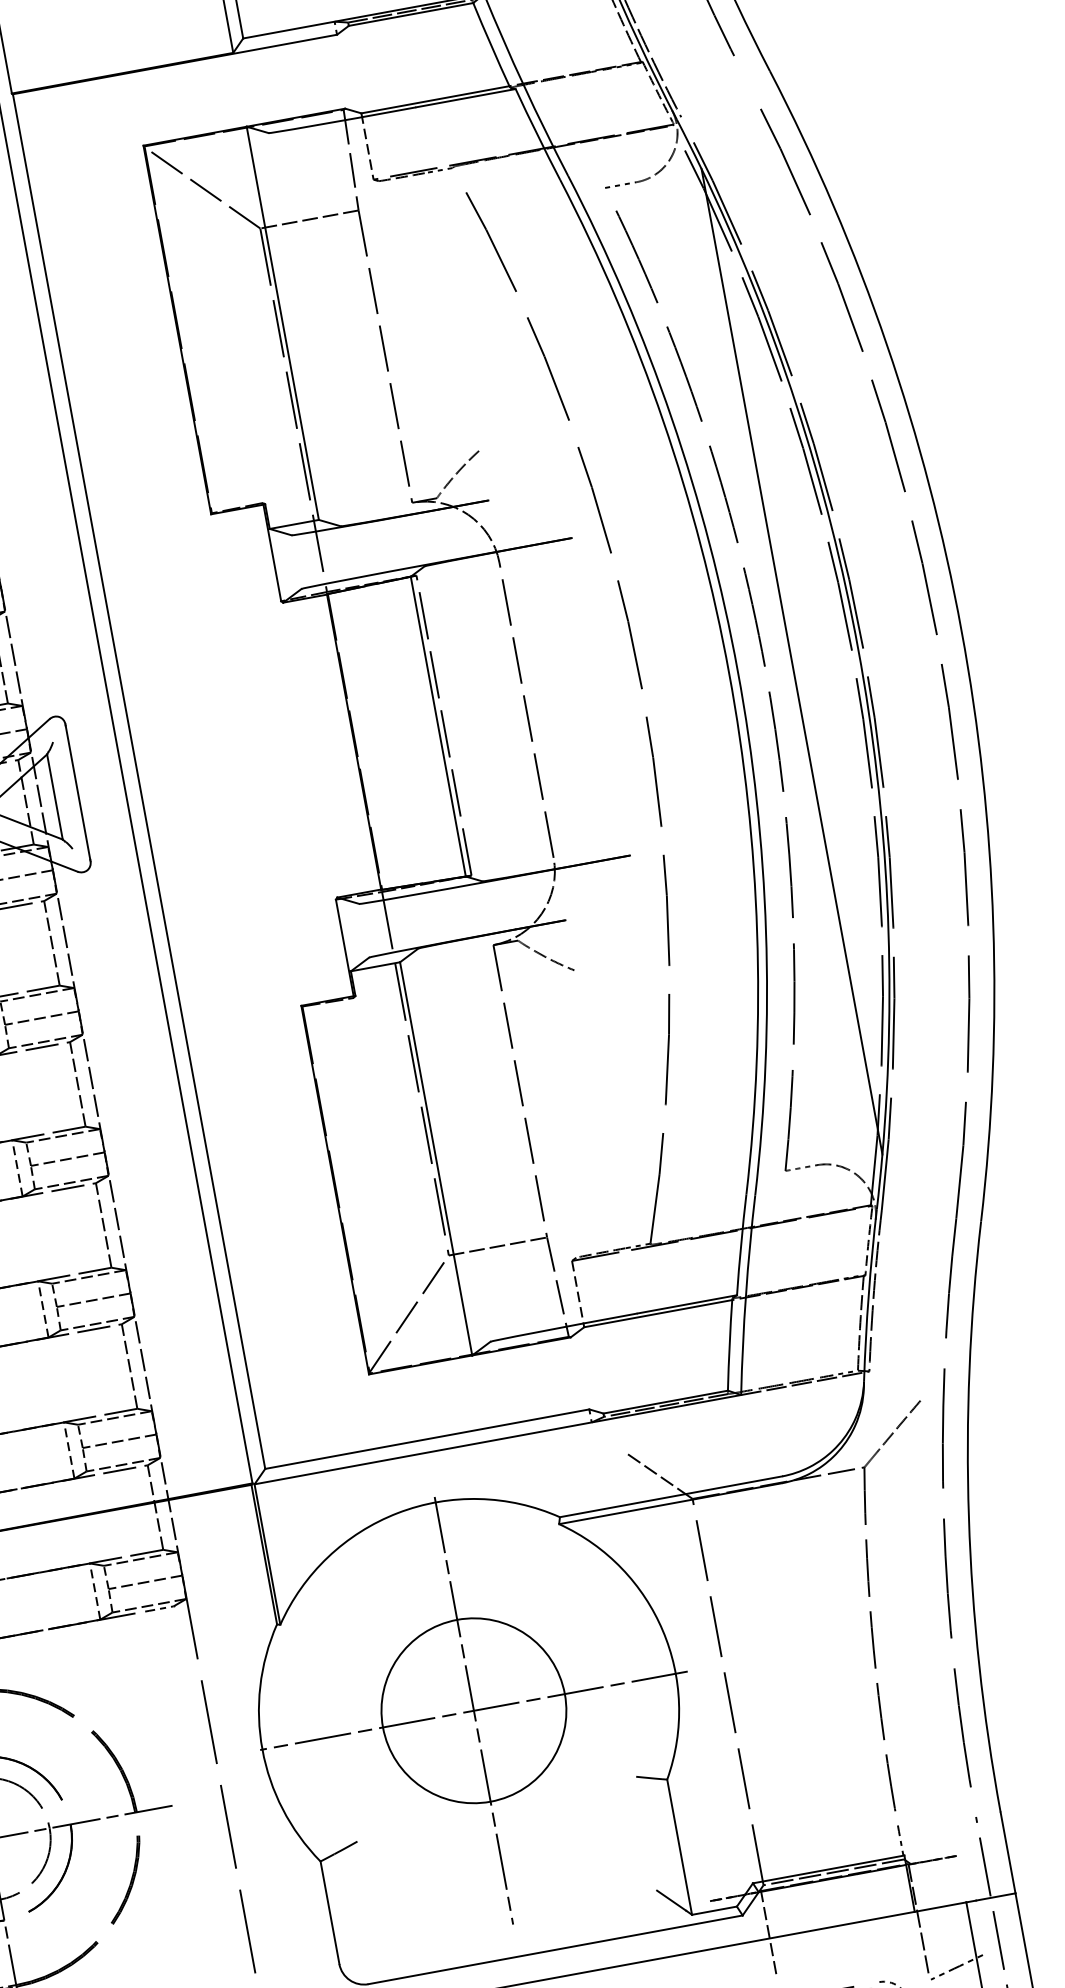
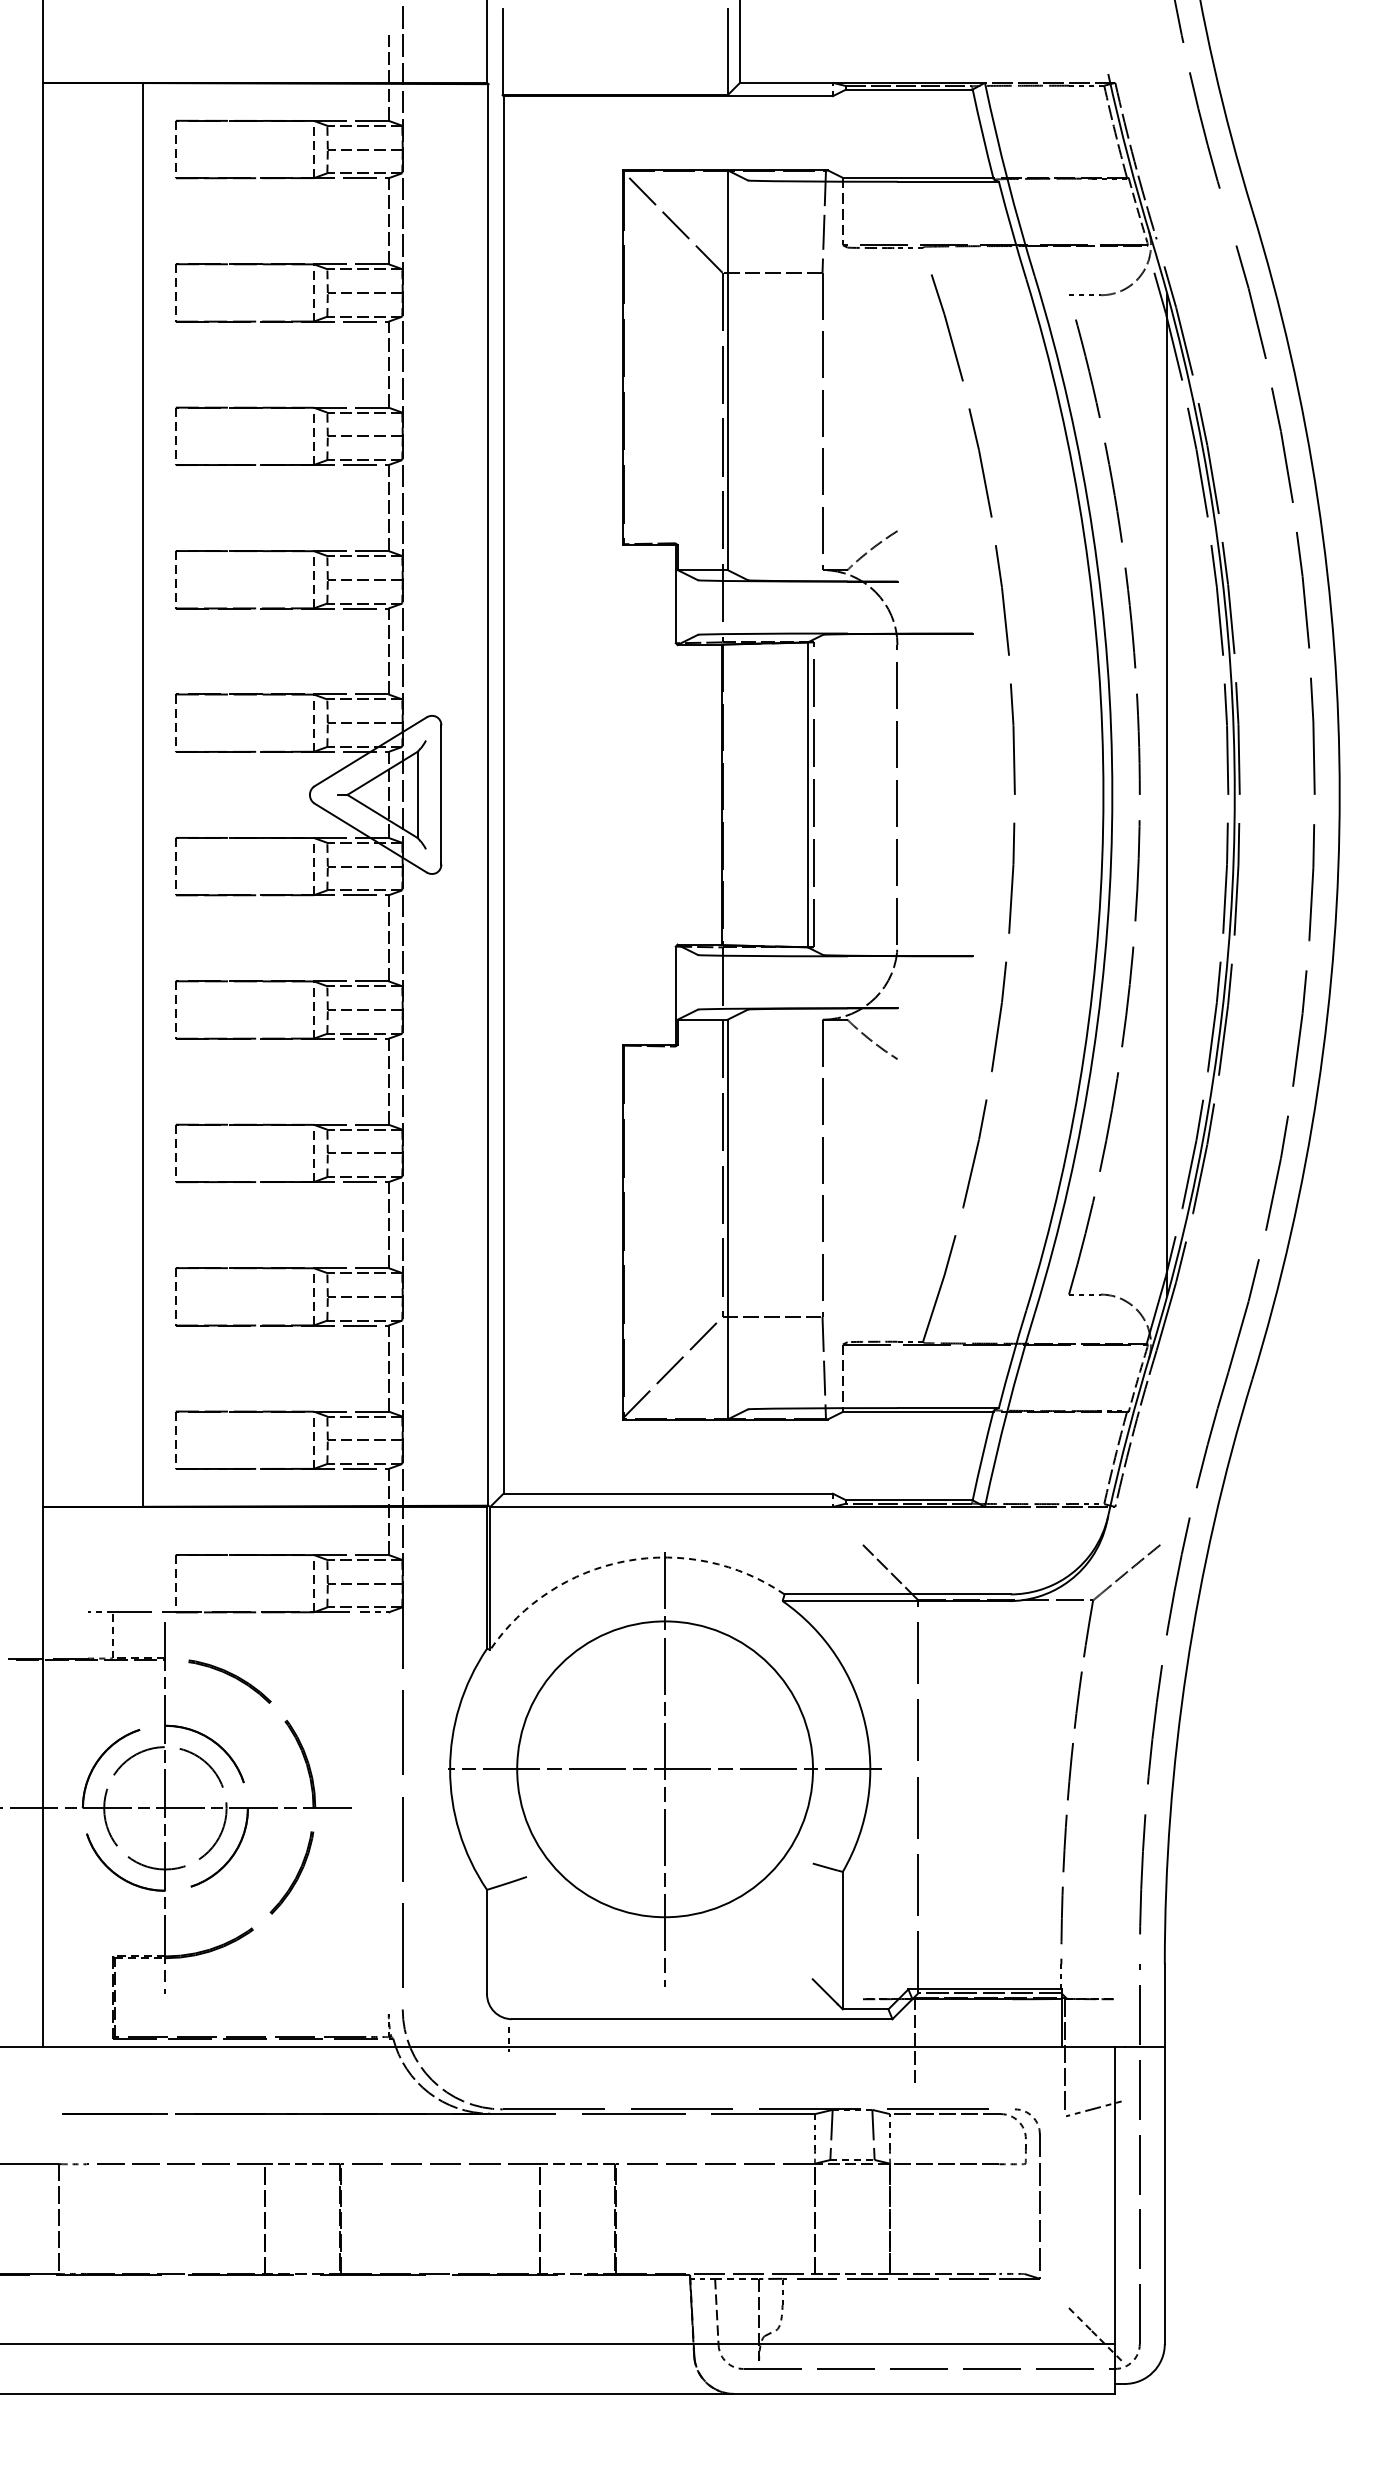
arc: (397, 1513) -> (625, 1561), solid -> dashed
circle: (473, 1710) -> (664, 1768), size x1.6

